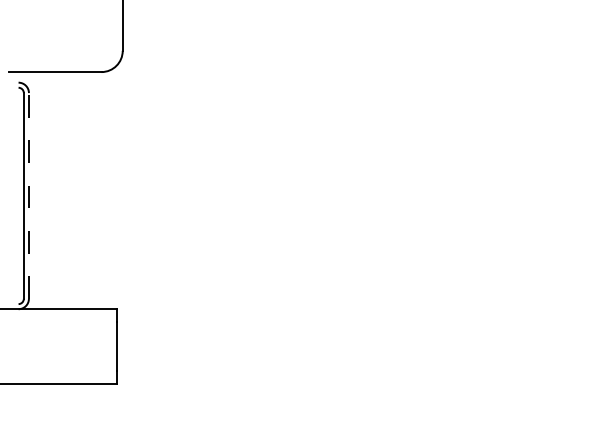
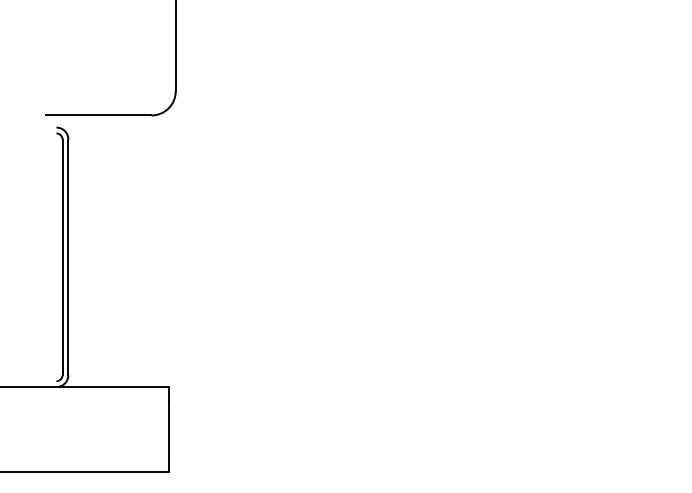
line: (28, 195) -> (67, 256), dashed -> solid

